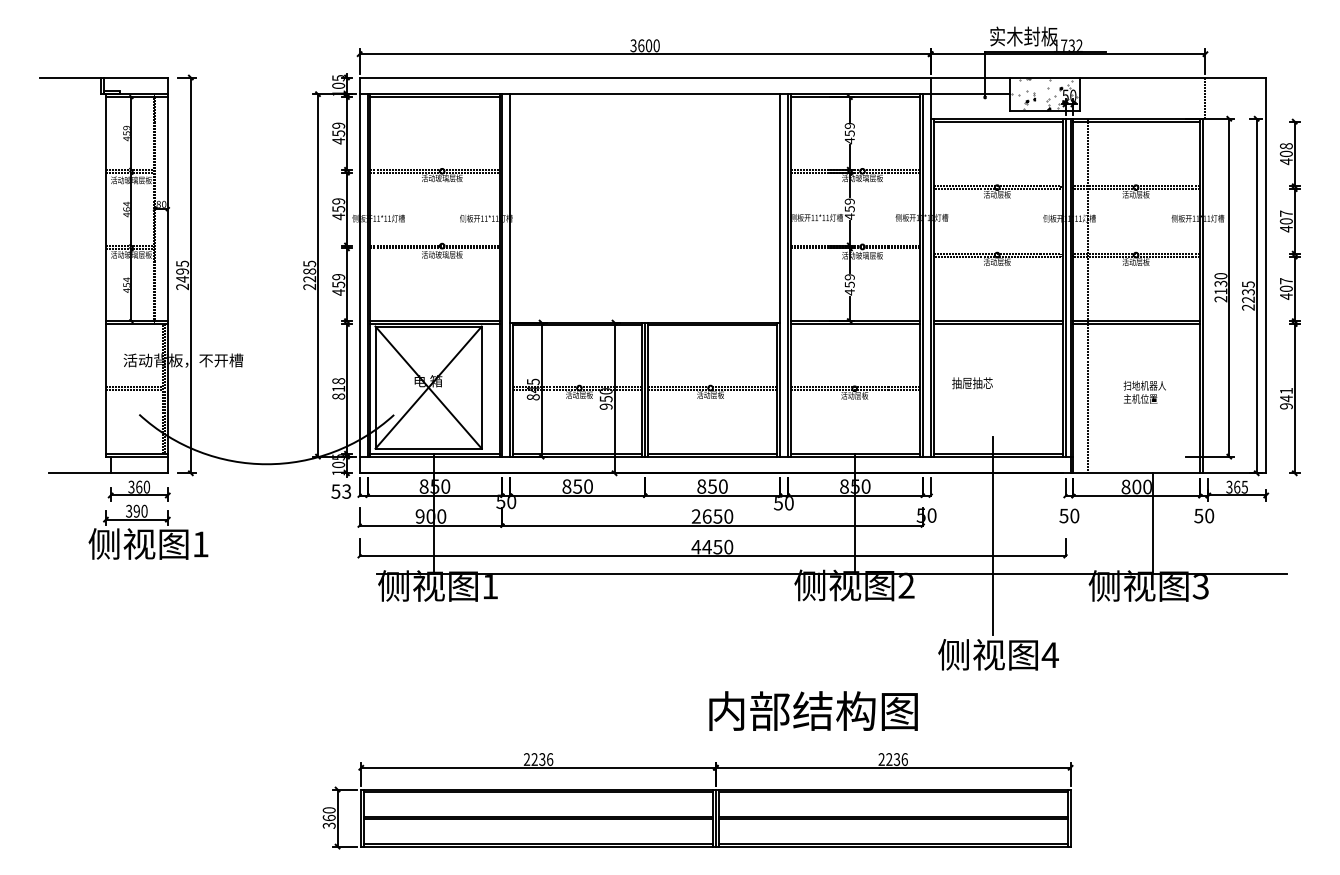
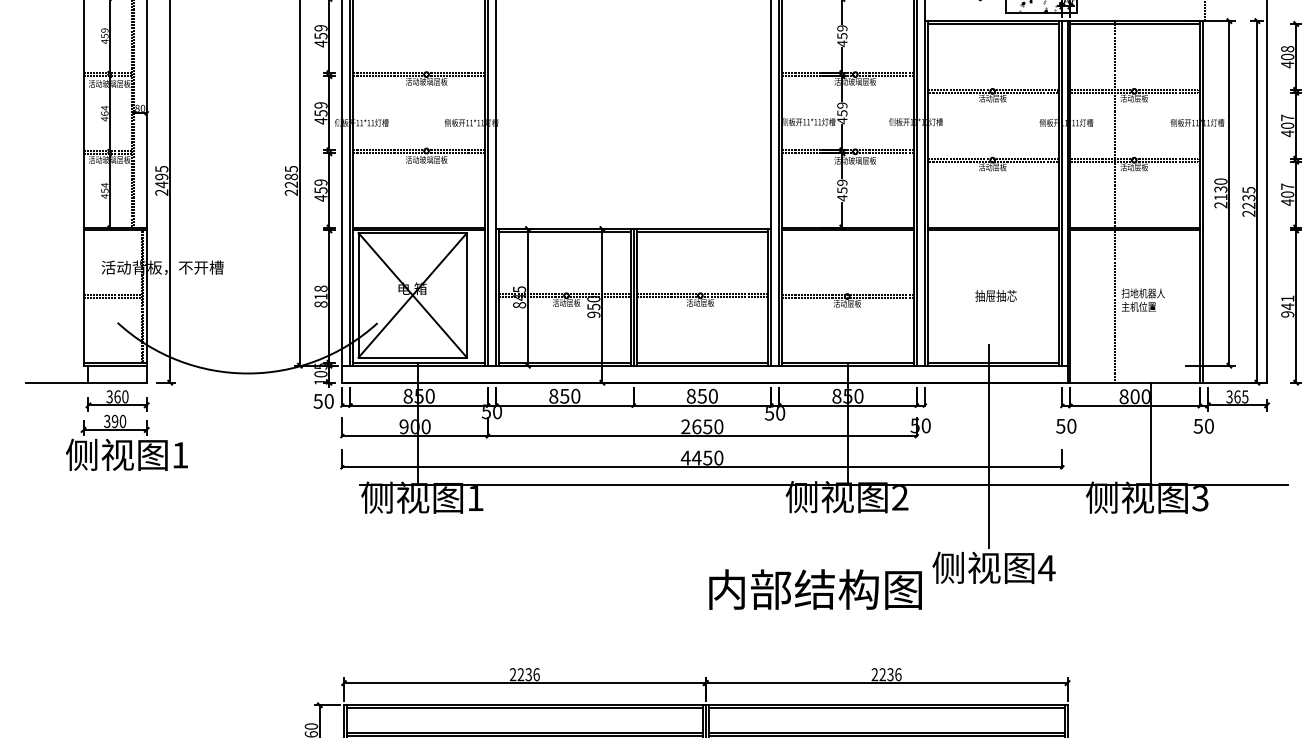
line: (1087, 295) -> (1115, 201), moved
text: (972, 383) -> (996, 296), moved
text: (346, 491) -> (328, 401), 53 -> 50
text: (813, 710) -> (815, 588), moved

